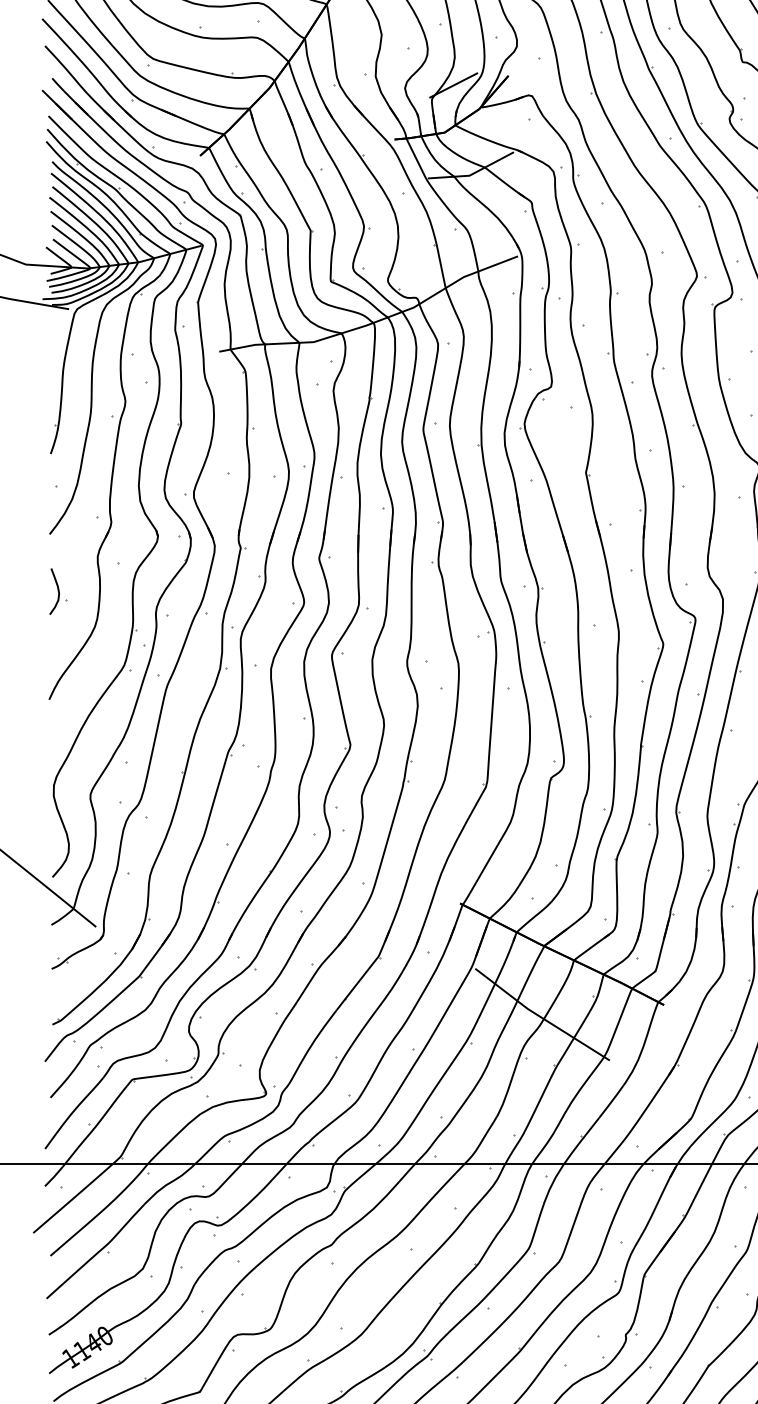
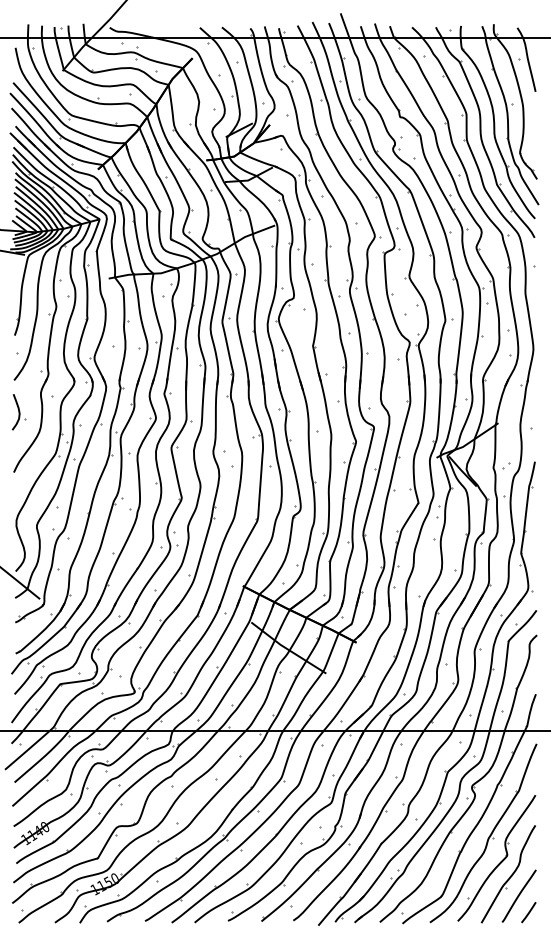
part: (57, 591) -> (18, 412), size x1.4

